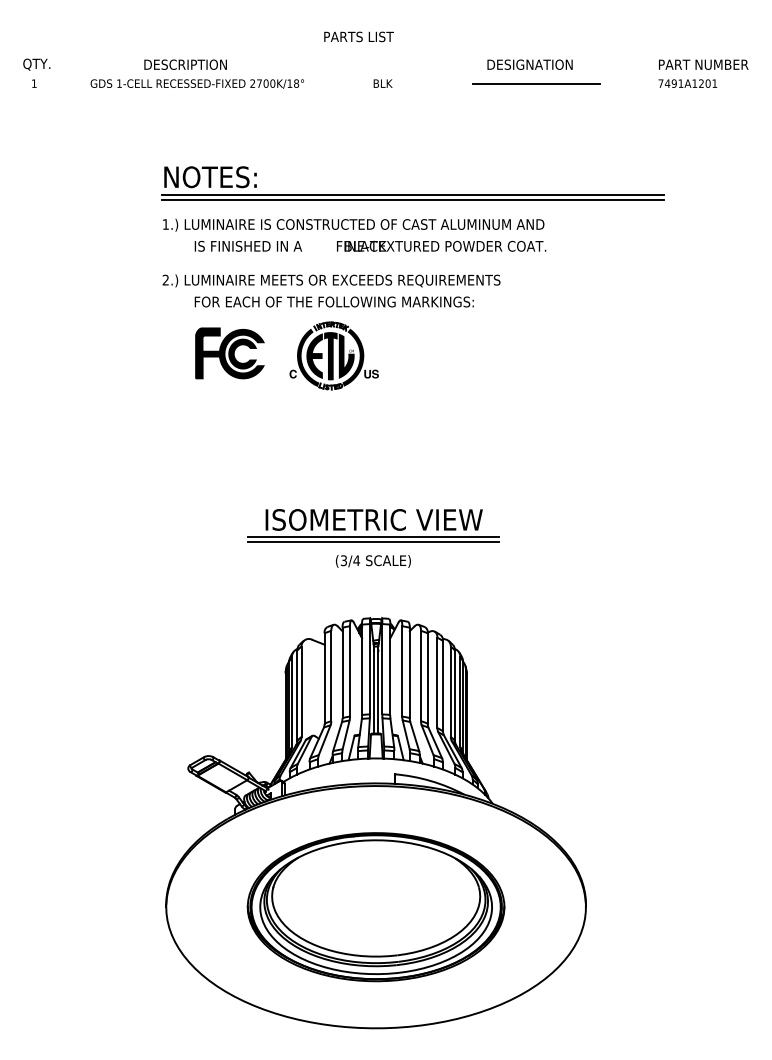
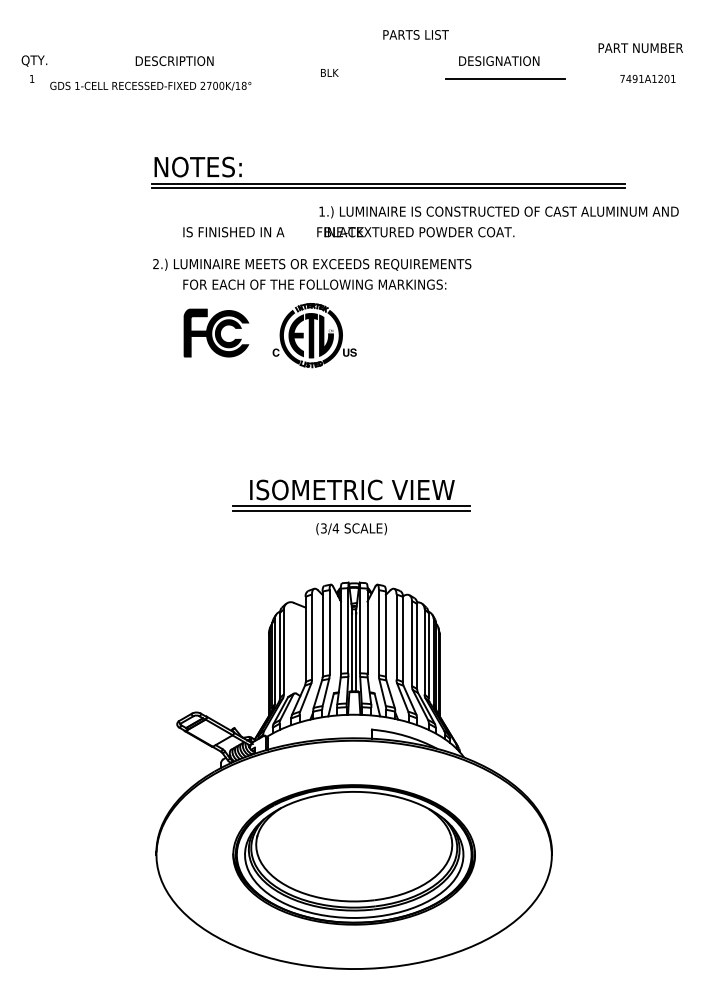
text: (358, 36) -> (415, 34), moved
text: (703, 64) -> (640, 47), moved
text: (197, 83) -> (150, 85), moved
text: (382, 83) -> (329, 72), moved
text: (353, 225) -> (498, 212), moved

